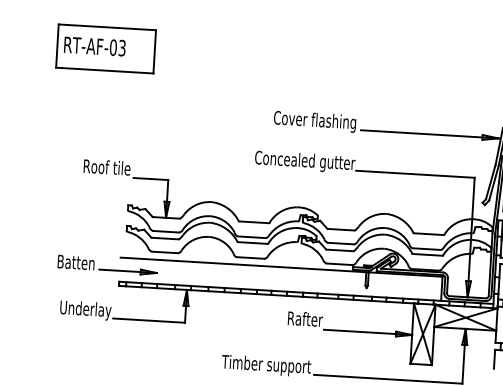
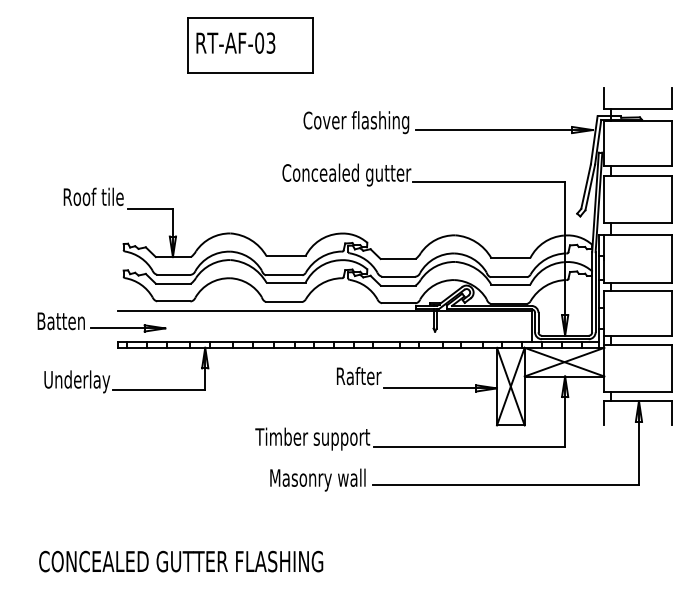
part: (106, 49) -> (250, 45), moved

